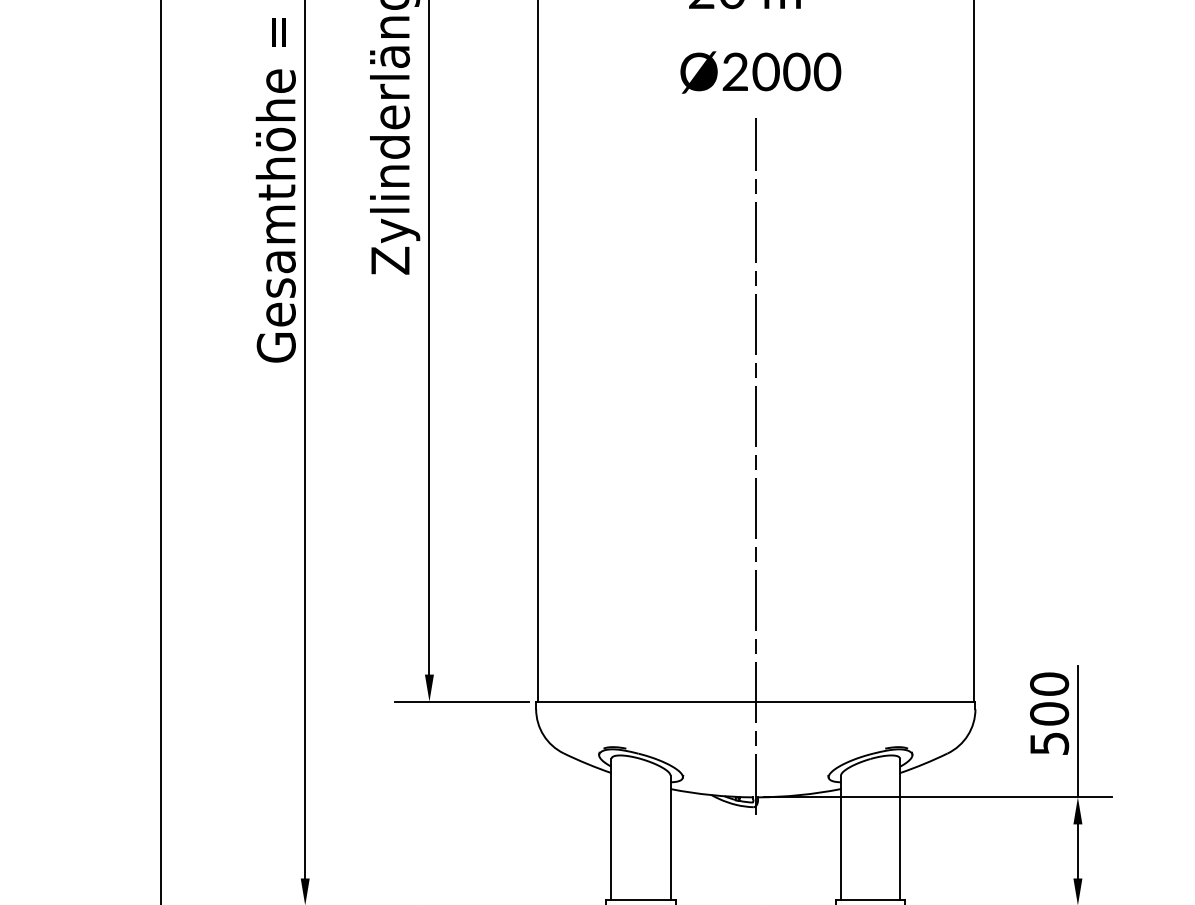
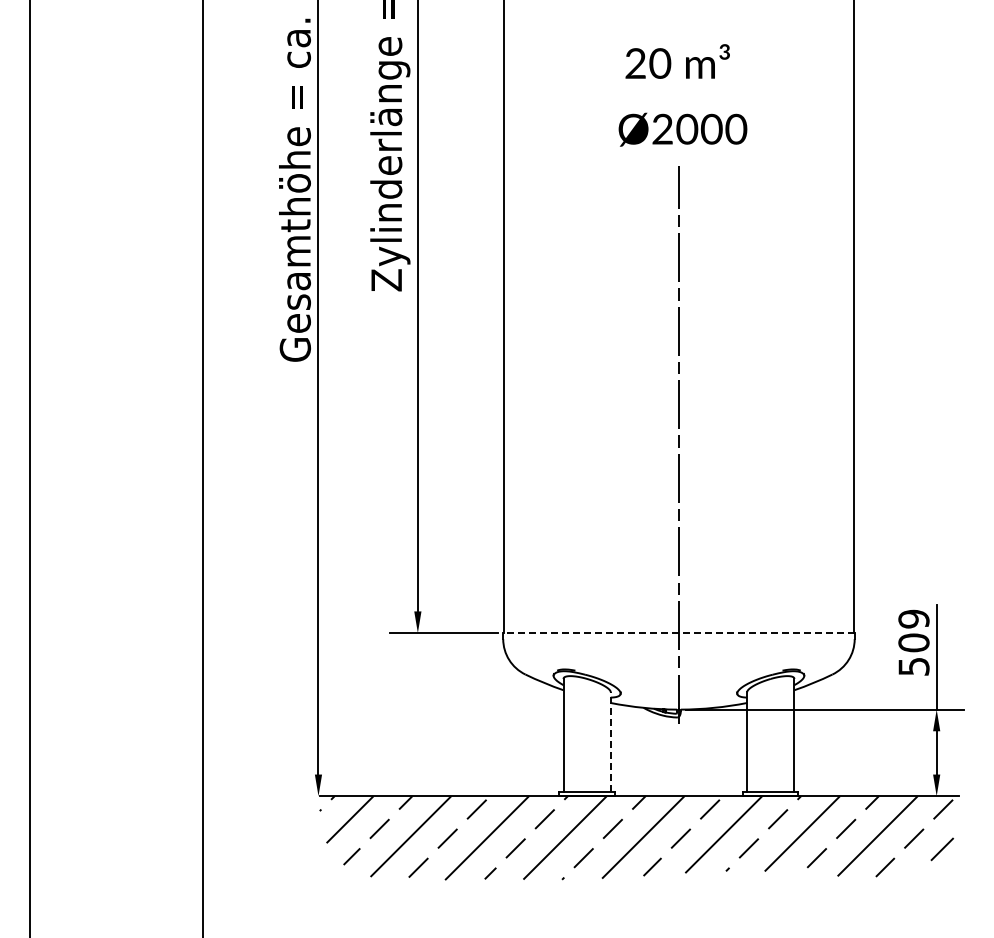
text: (1048, 683) -> (913, 618), 500 -> 509
line: (755, 702) -> (678, 633), solid -> dashed
line: (670, 838) -> (610, 742), solid -> dashed

